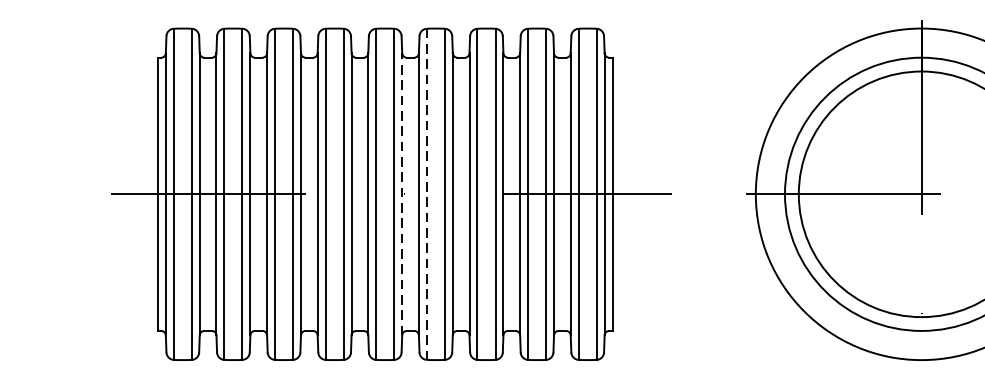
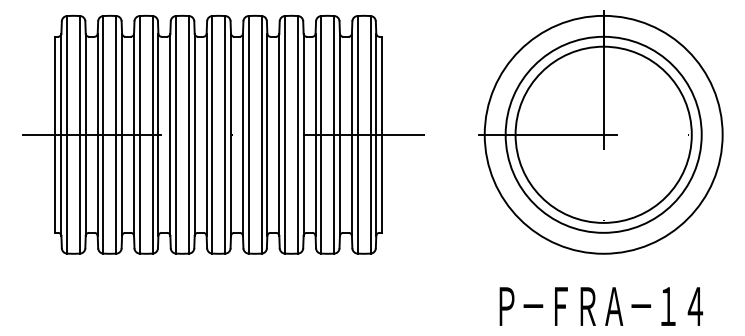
line: (402, 193) -> (231, 134), dashed -> solid
line: (426, 193) -> (248, 134), dashed -> solid

